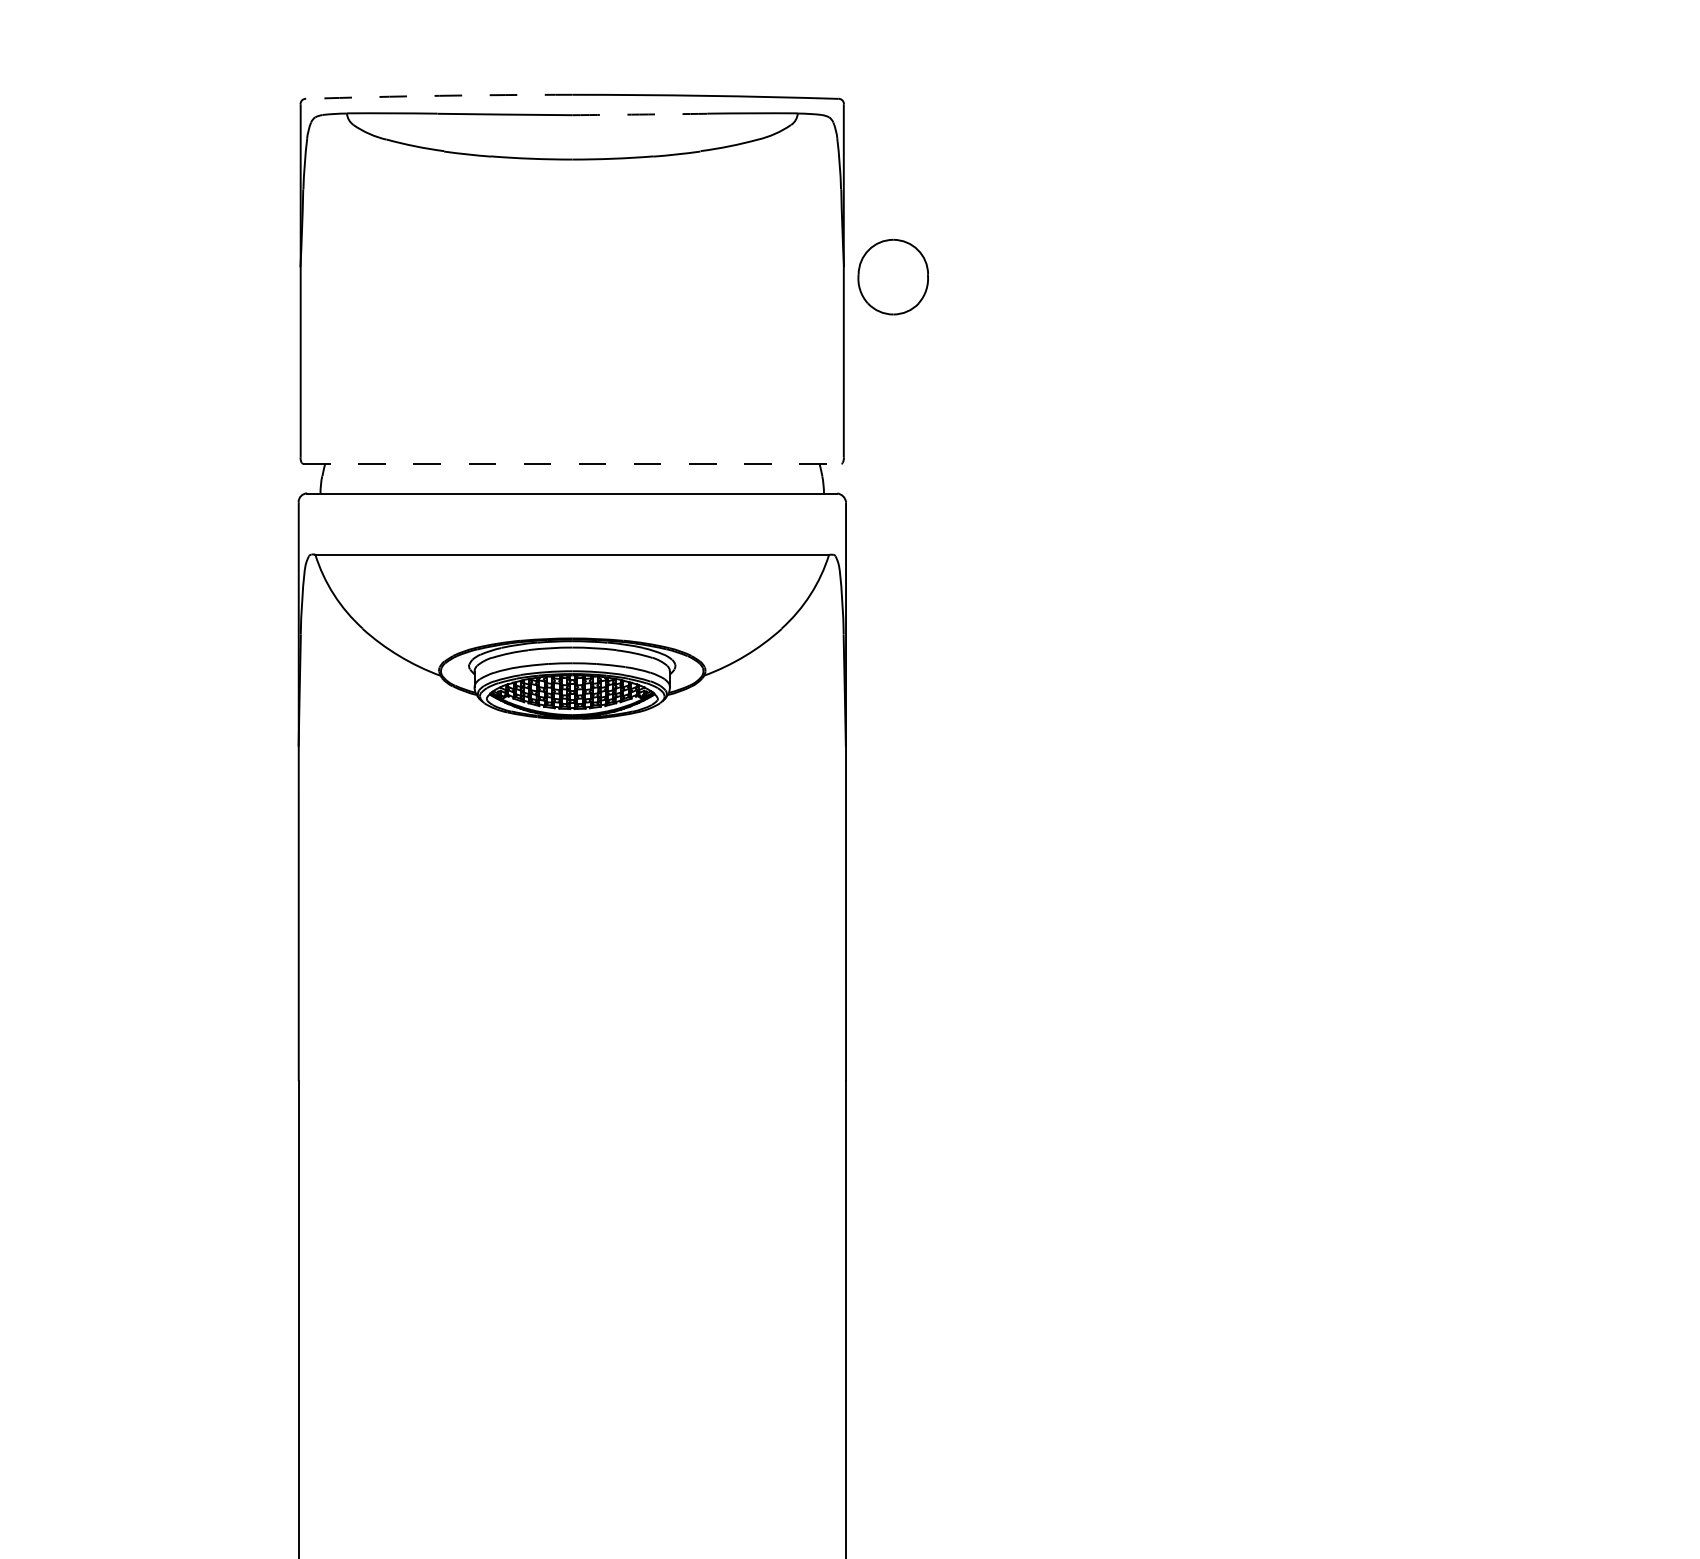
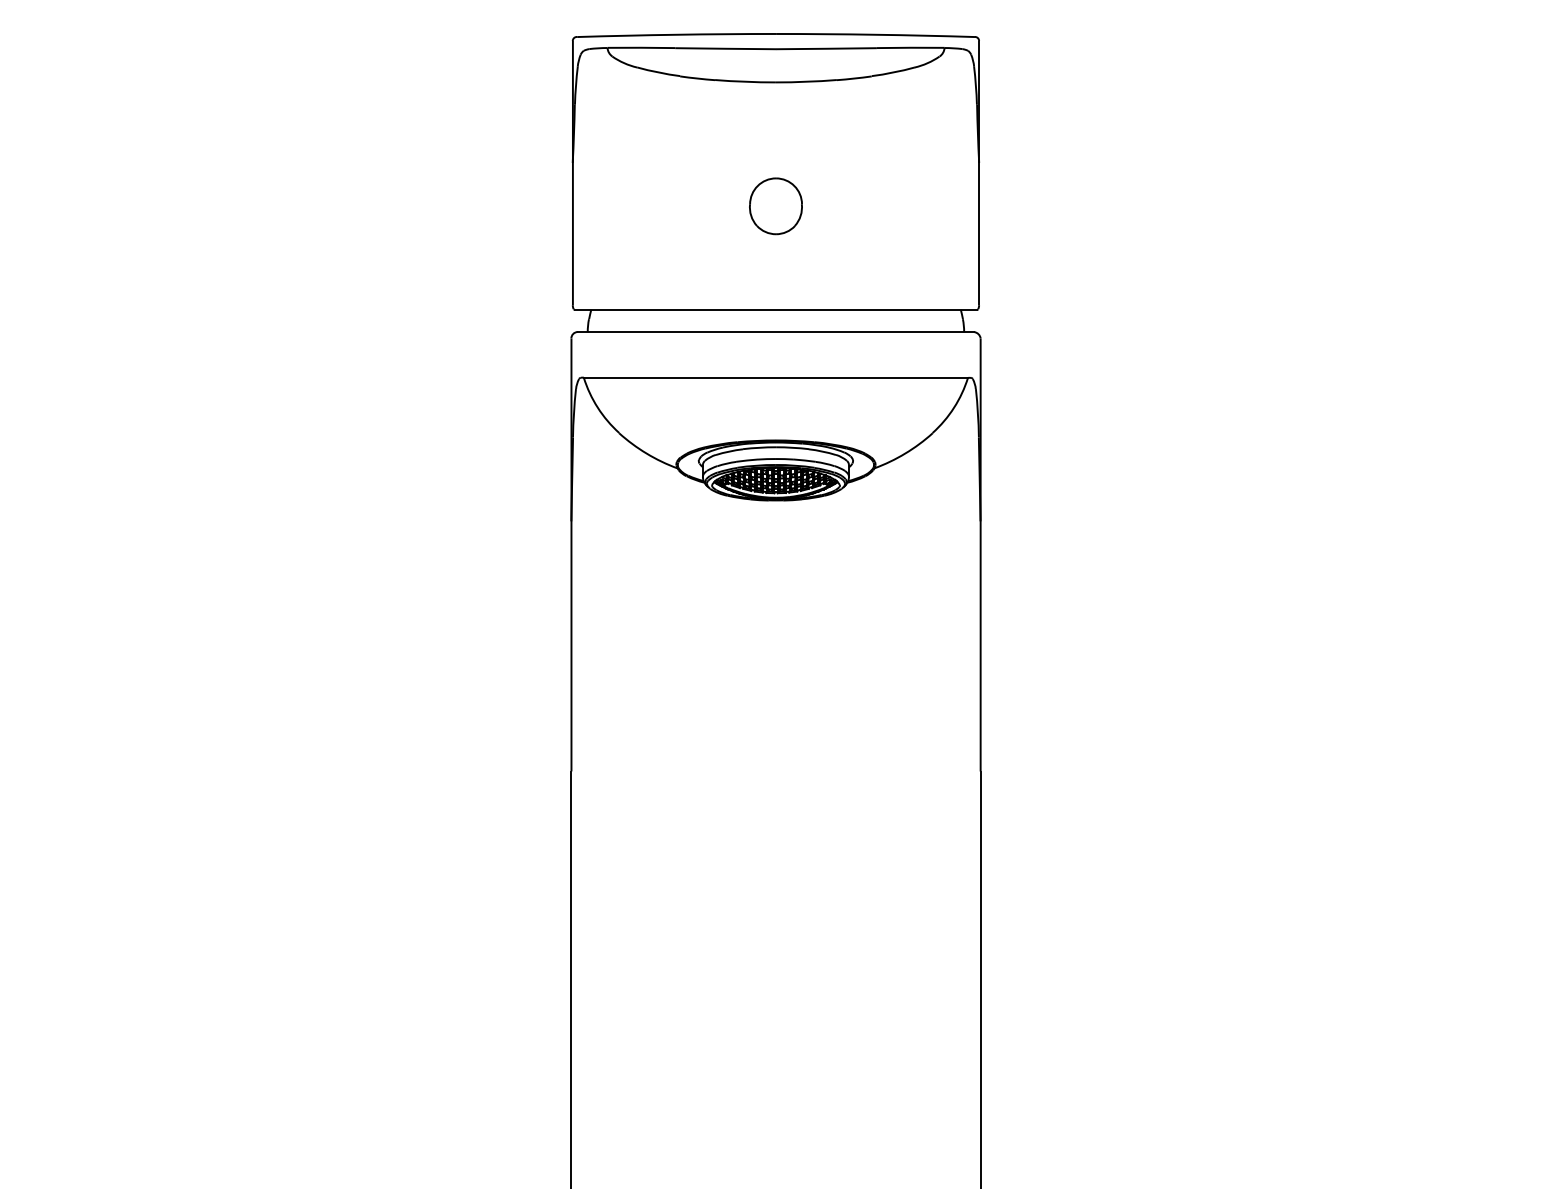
arc: (439, 95) -> (676, 34), dashed -> solid
arc: (639, 114) -> (826, 48), dashed -> solid
part: (892, 277) -> (775, 206), moved
line: (572, 463) -> (776, 309), dashed -> solid

